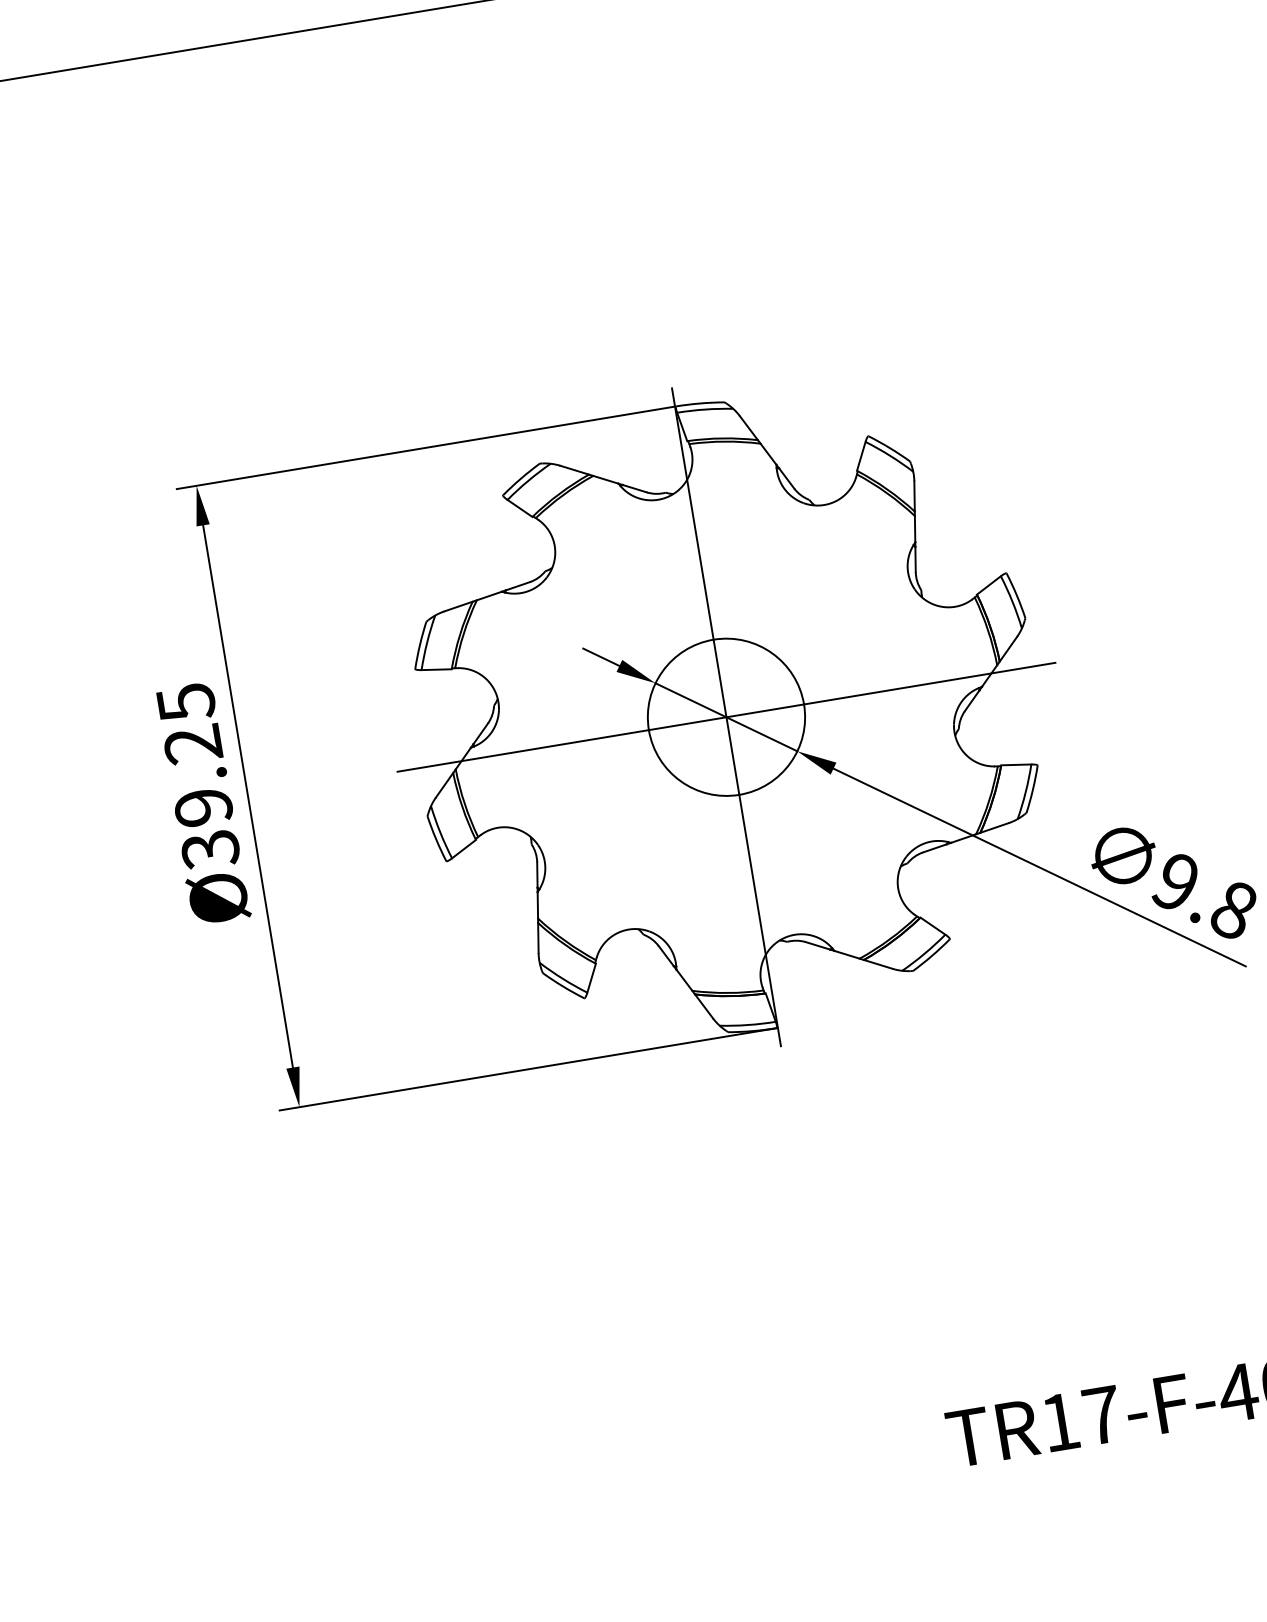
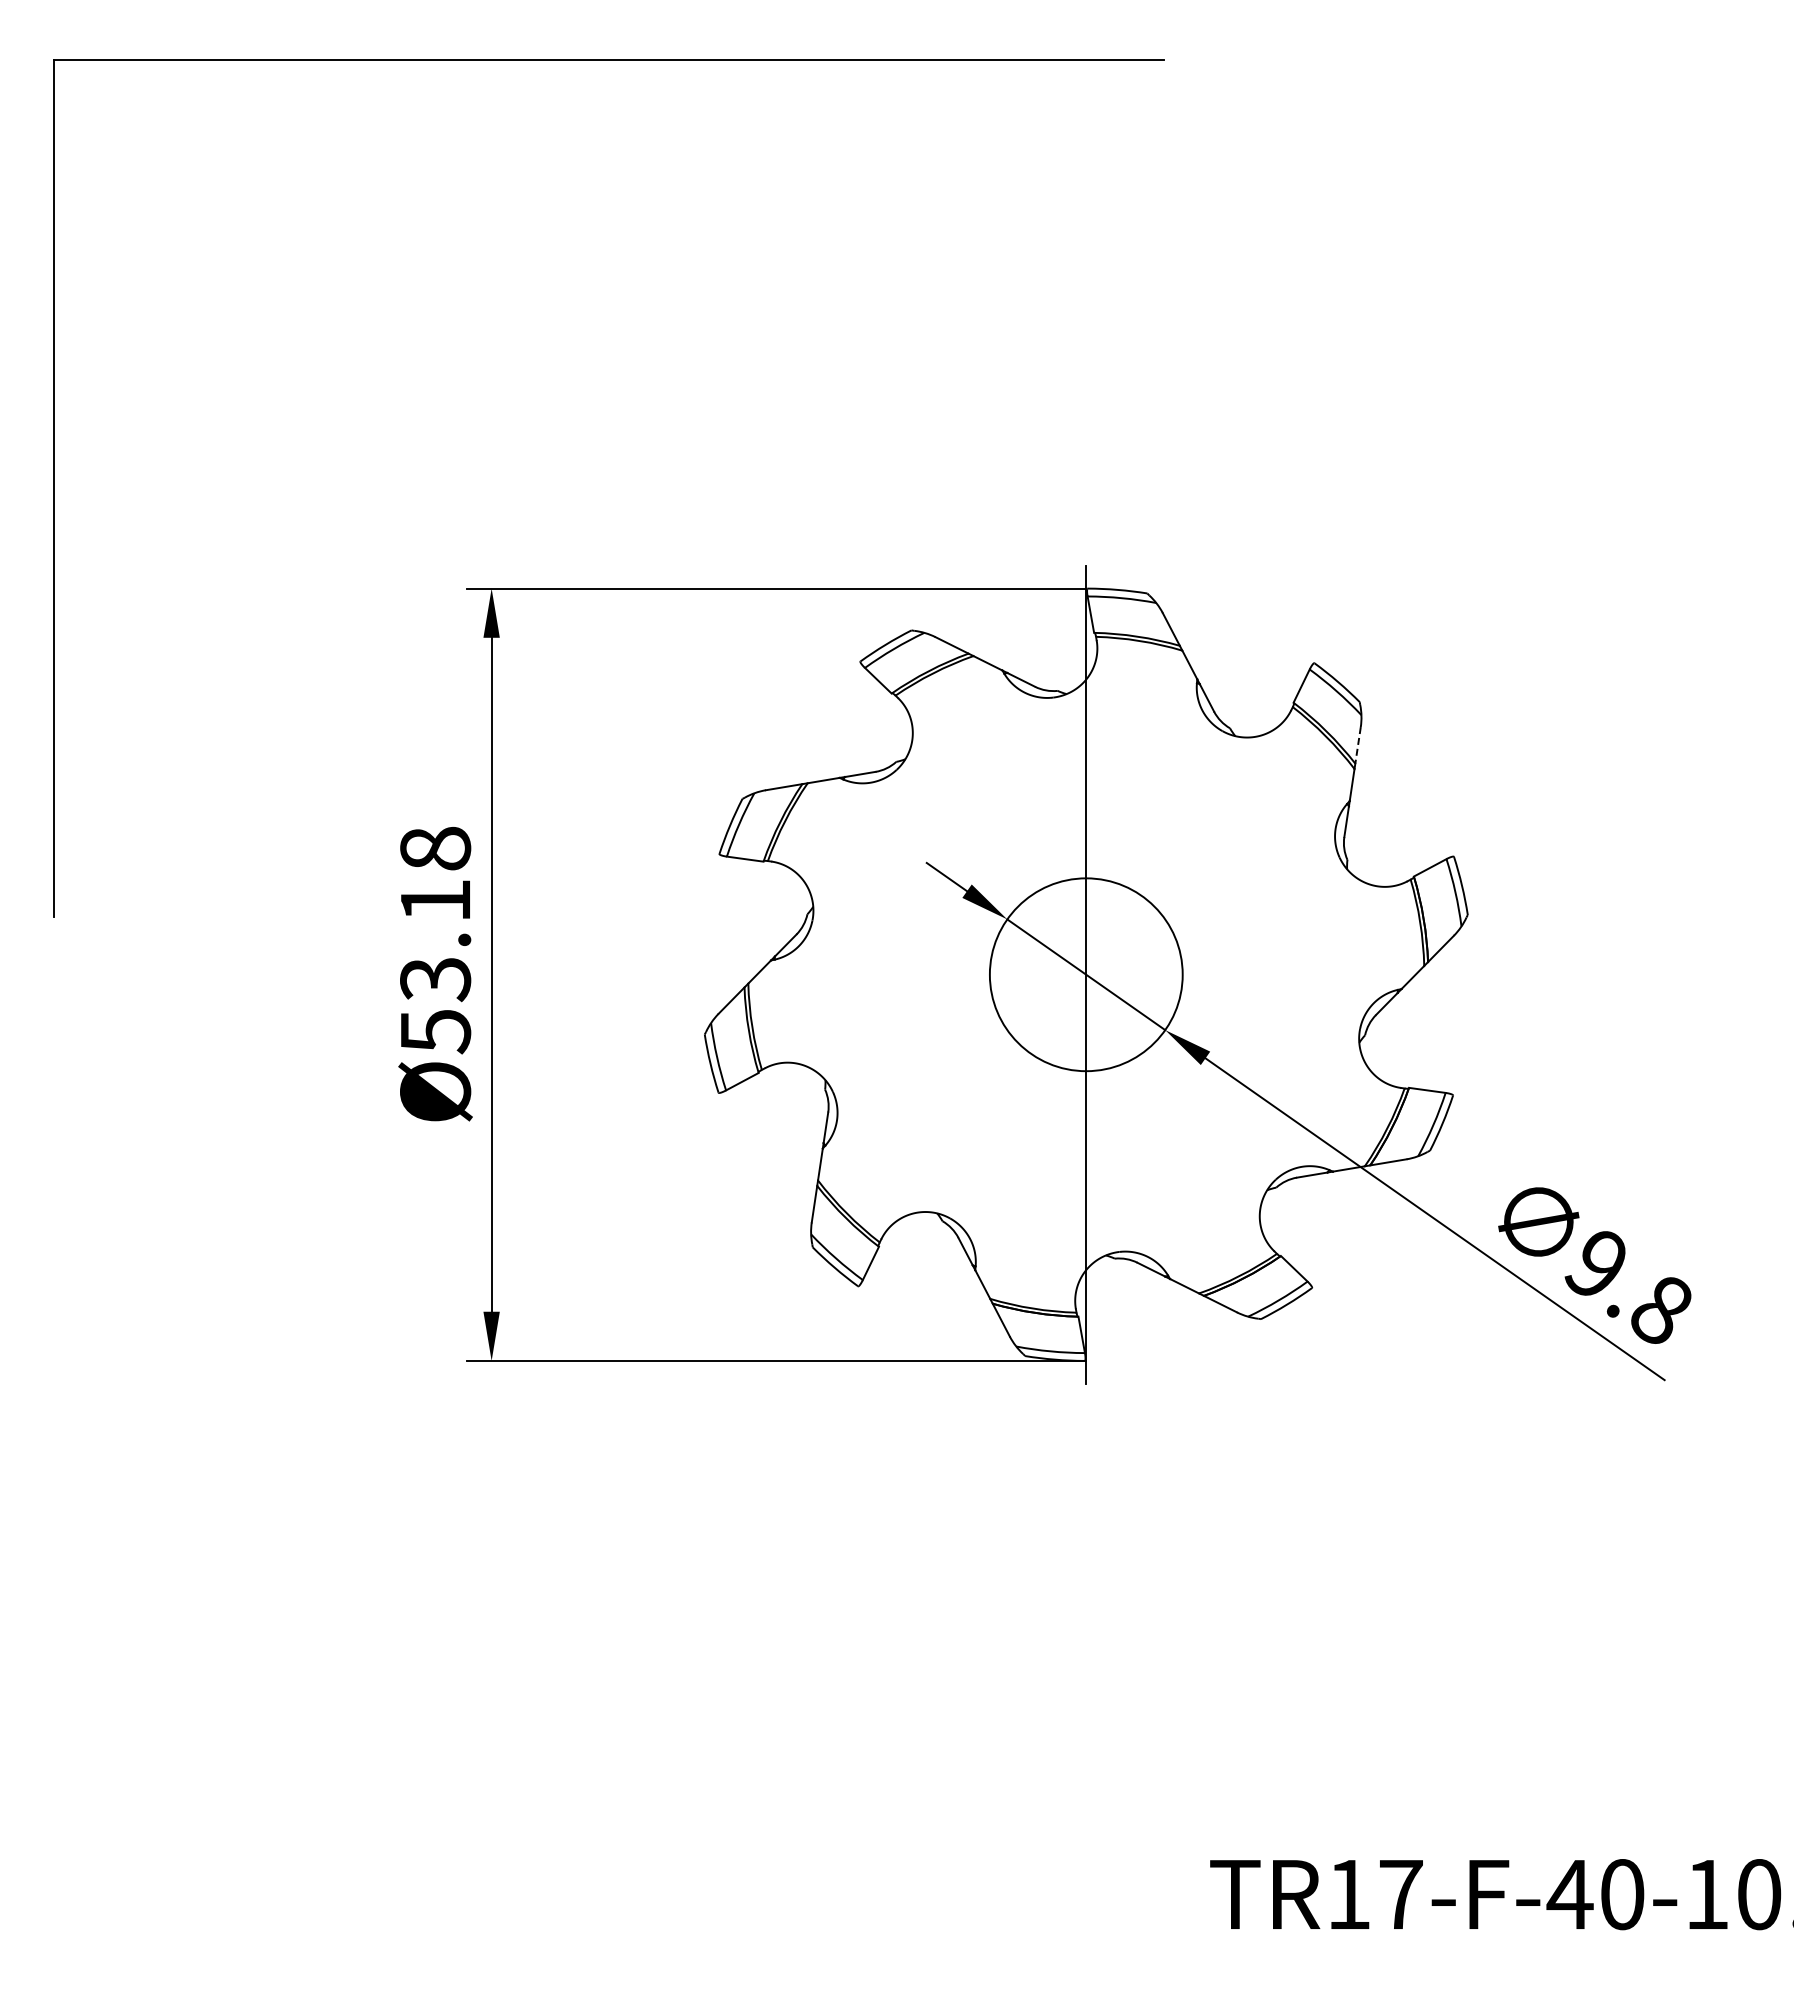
line: (914, 496) -> (1357, 745), solid -> dashed
line: (726, 717) -> (1086, 974), removed
text: (198, 776) -> (435, 940), Ø39.25 -> Ø53.18

